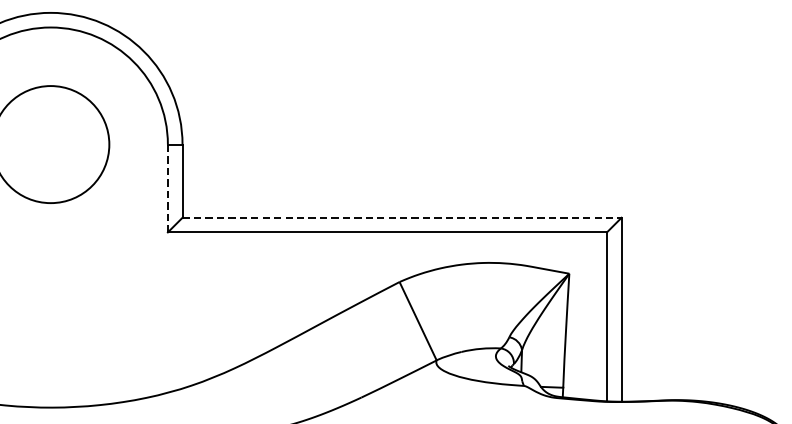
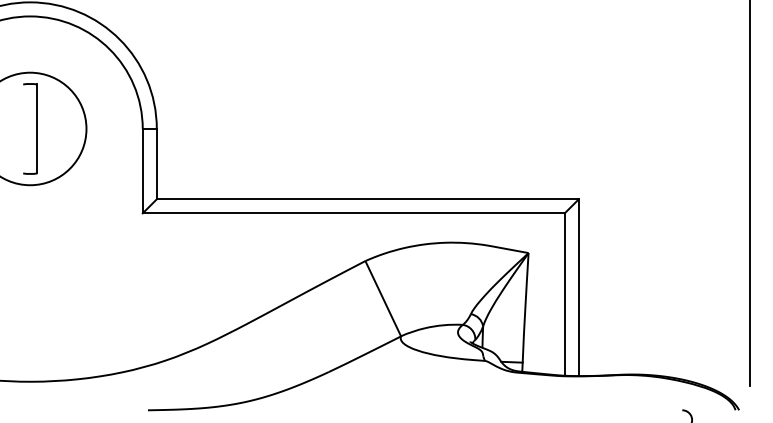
part: (51, 144) -> (30, 128), added
line: (167, 187) -> (142, 170), dashed -> solid
line: (401, 217) -> (367, 199), dashed -> solid

